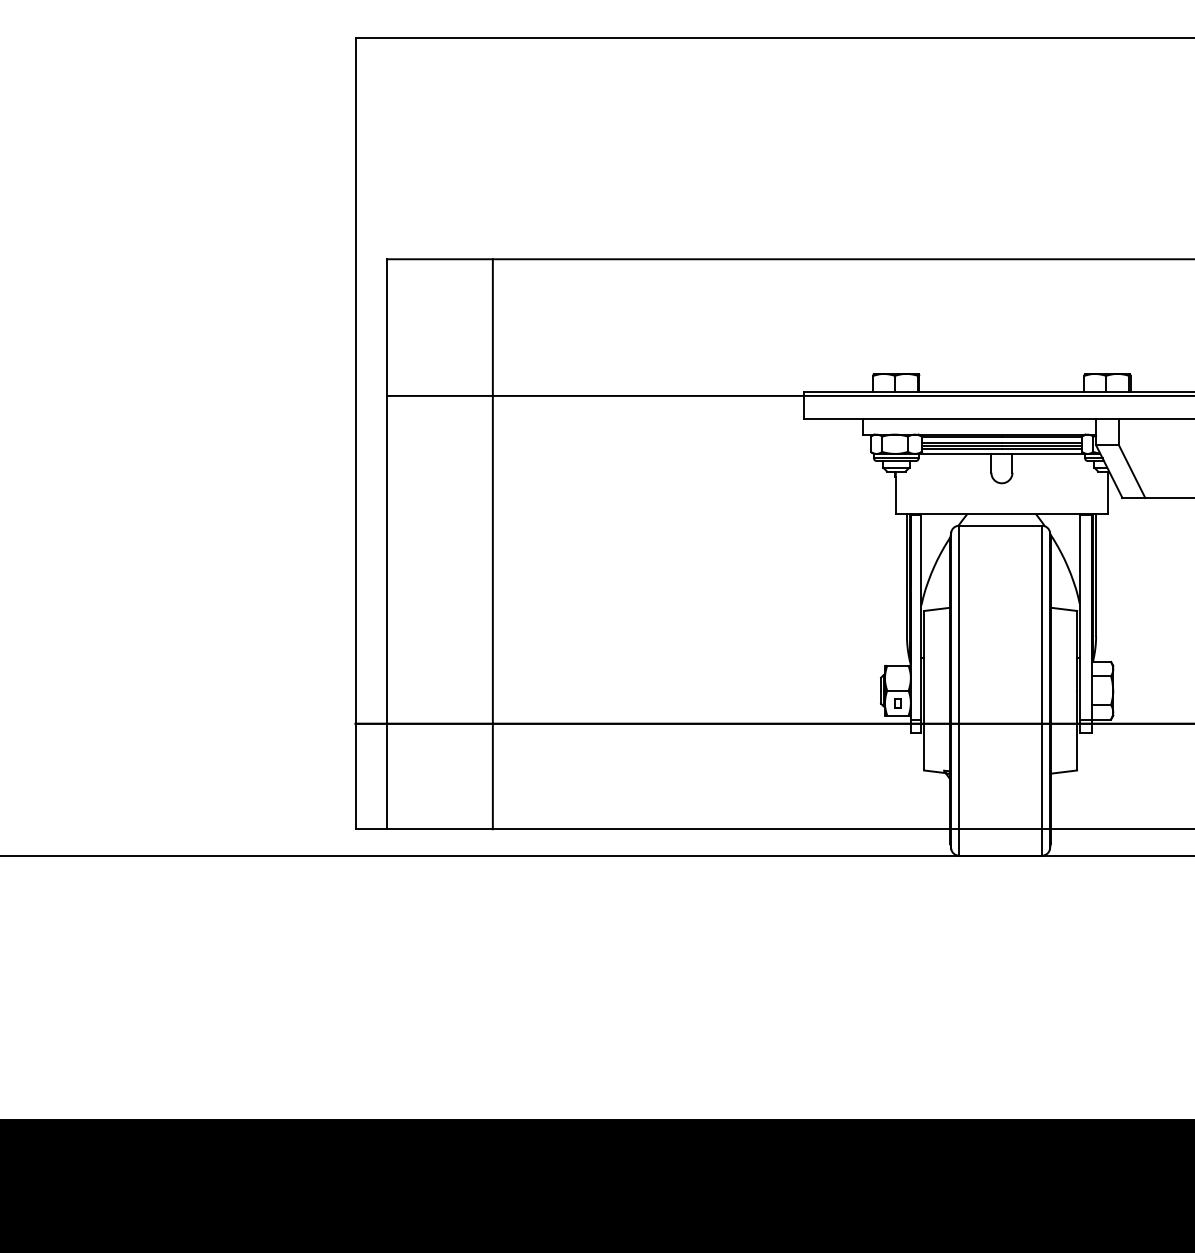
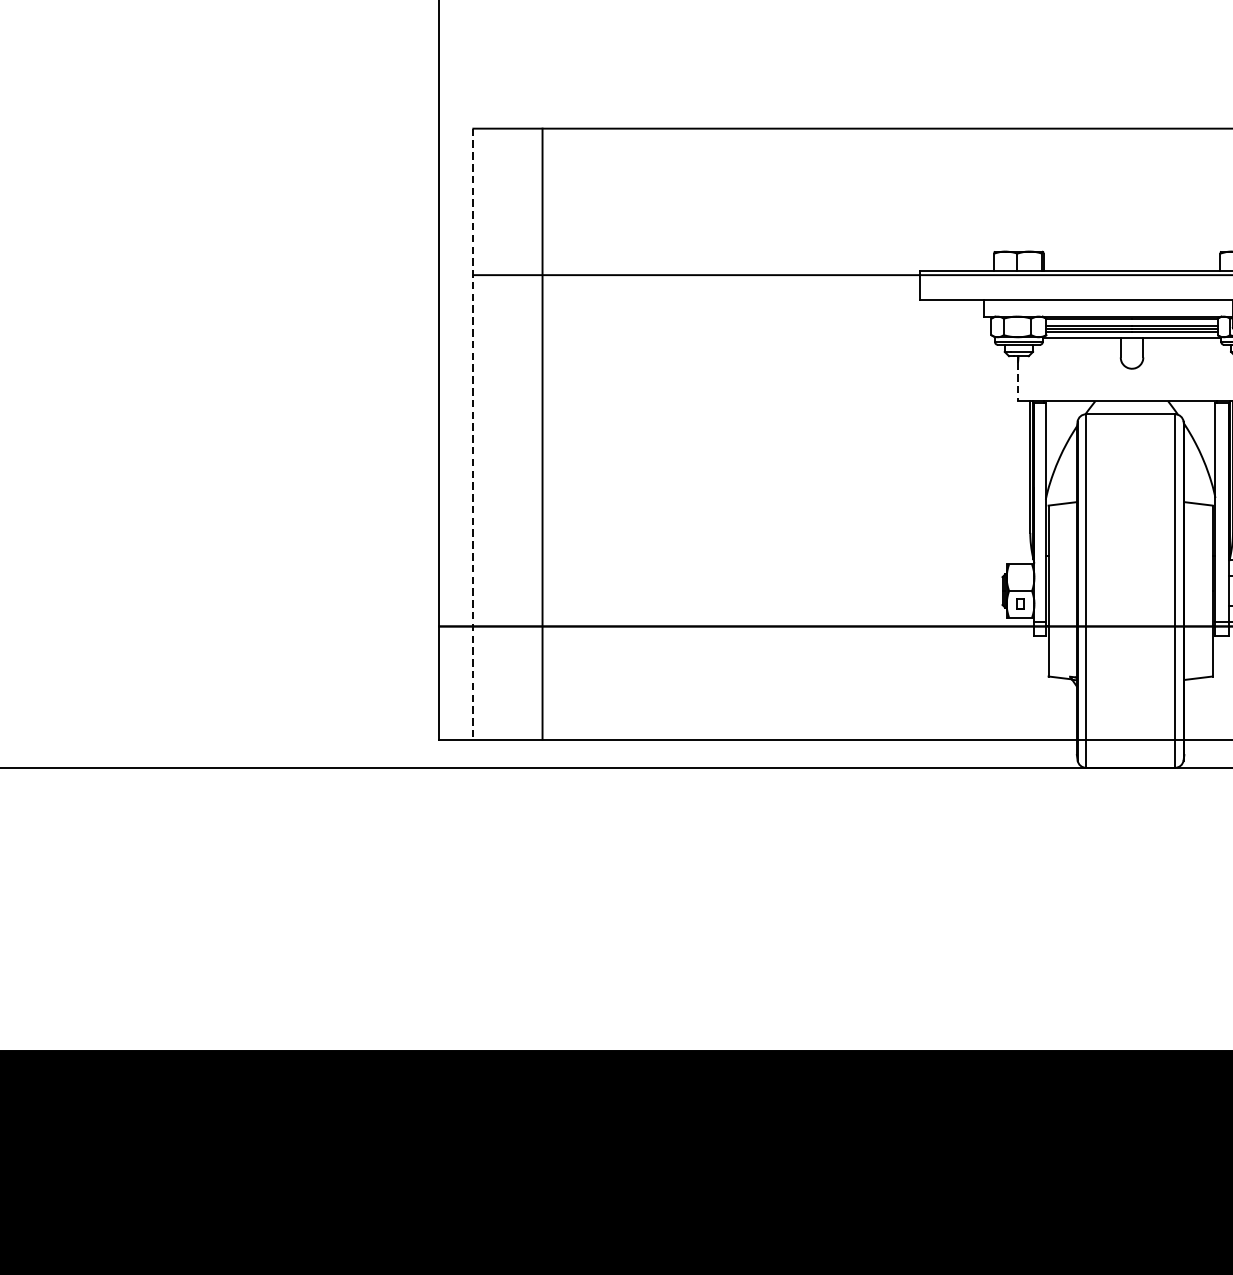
line: (895, 495) -> (1017, 381), solid -> dashed
line: (387, 544) -> (473, 434), solid -> dashed
line: (492, 544) -> (542, 434), moved

